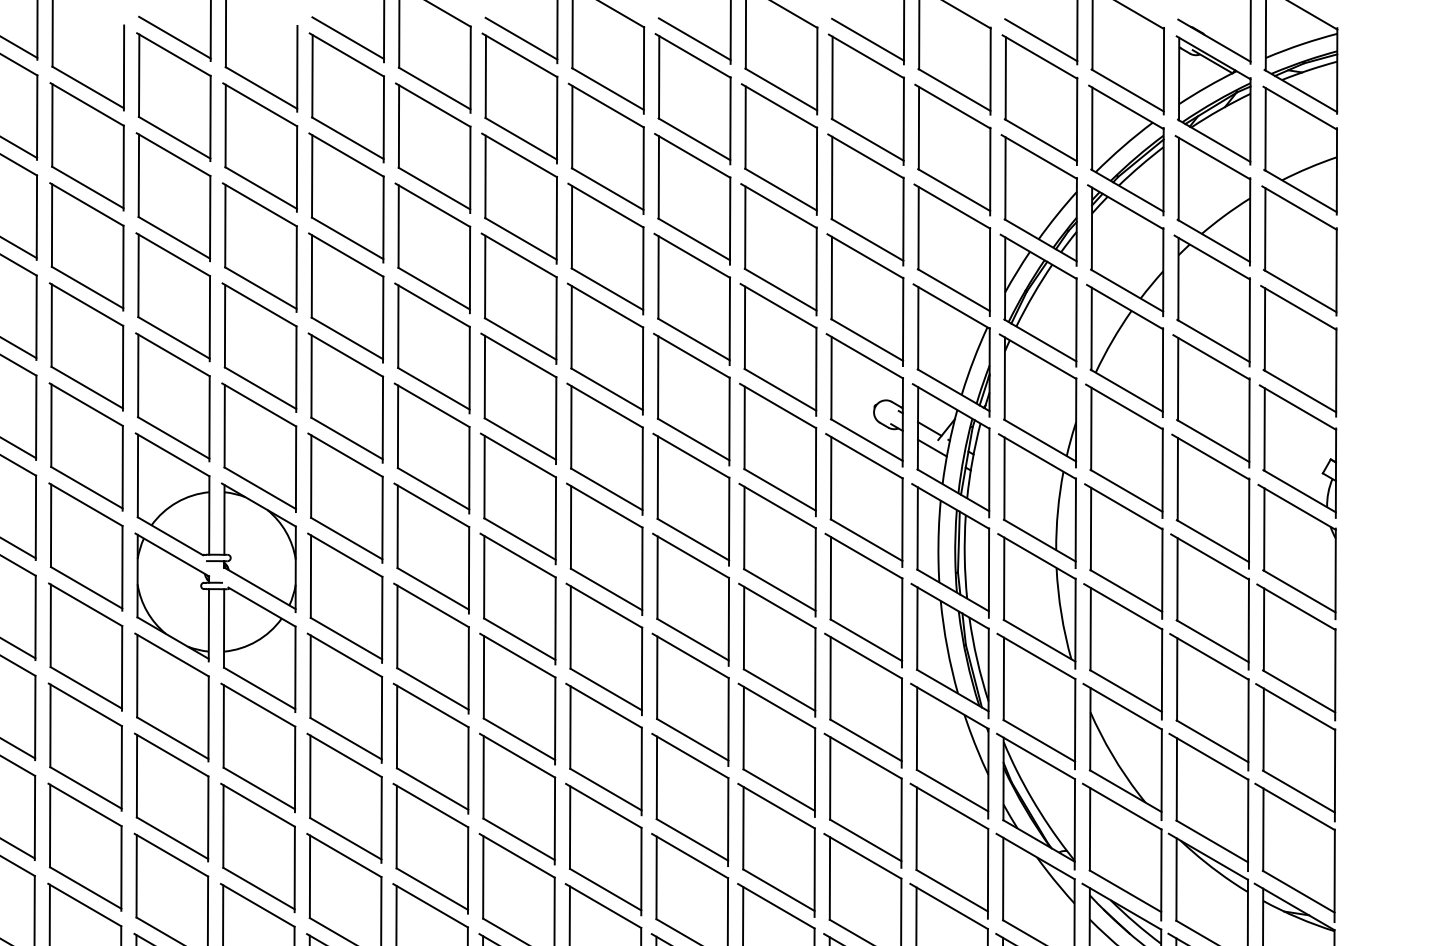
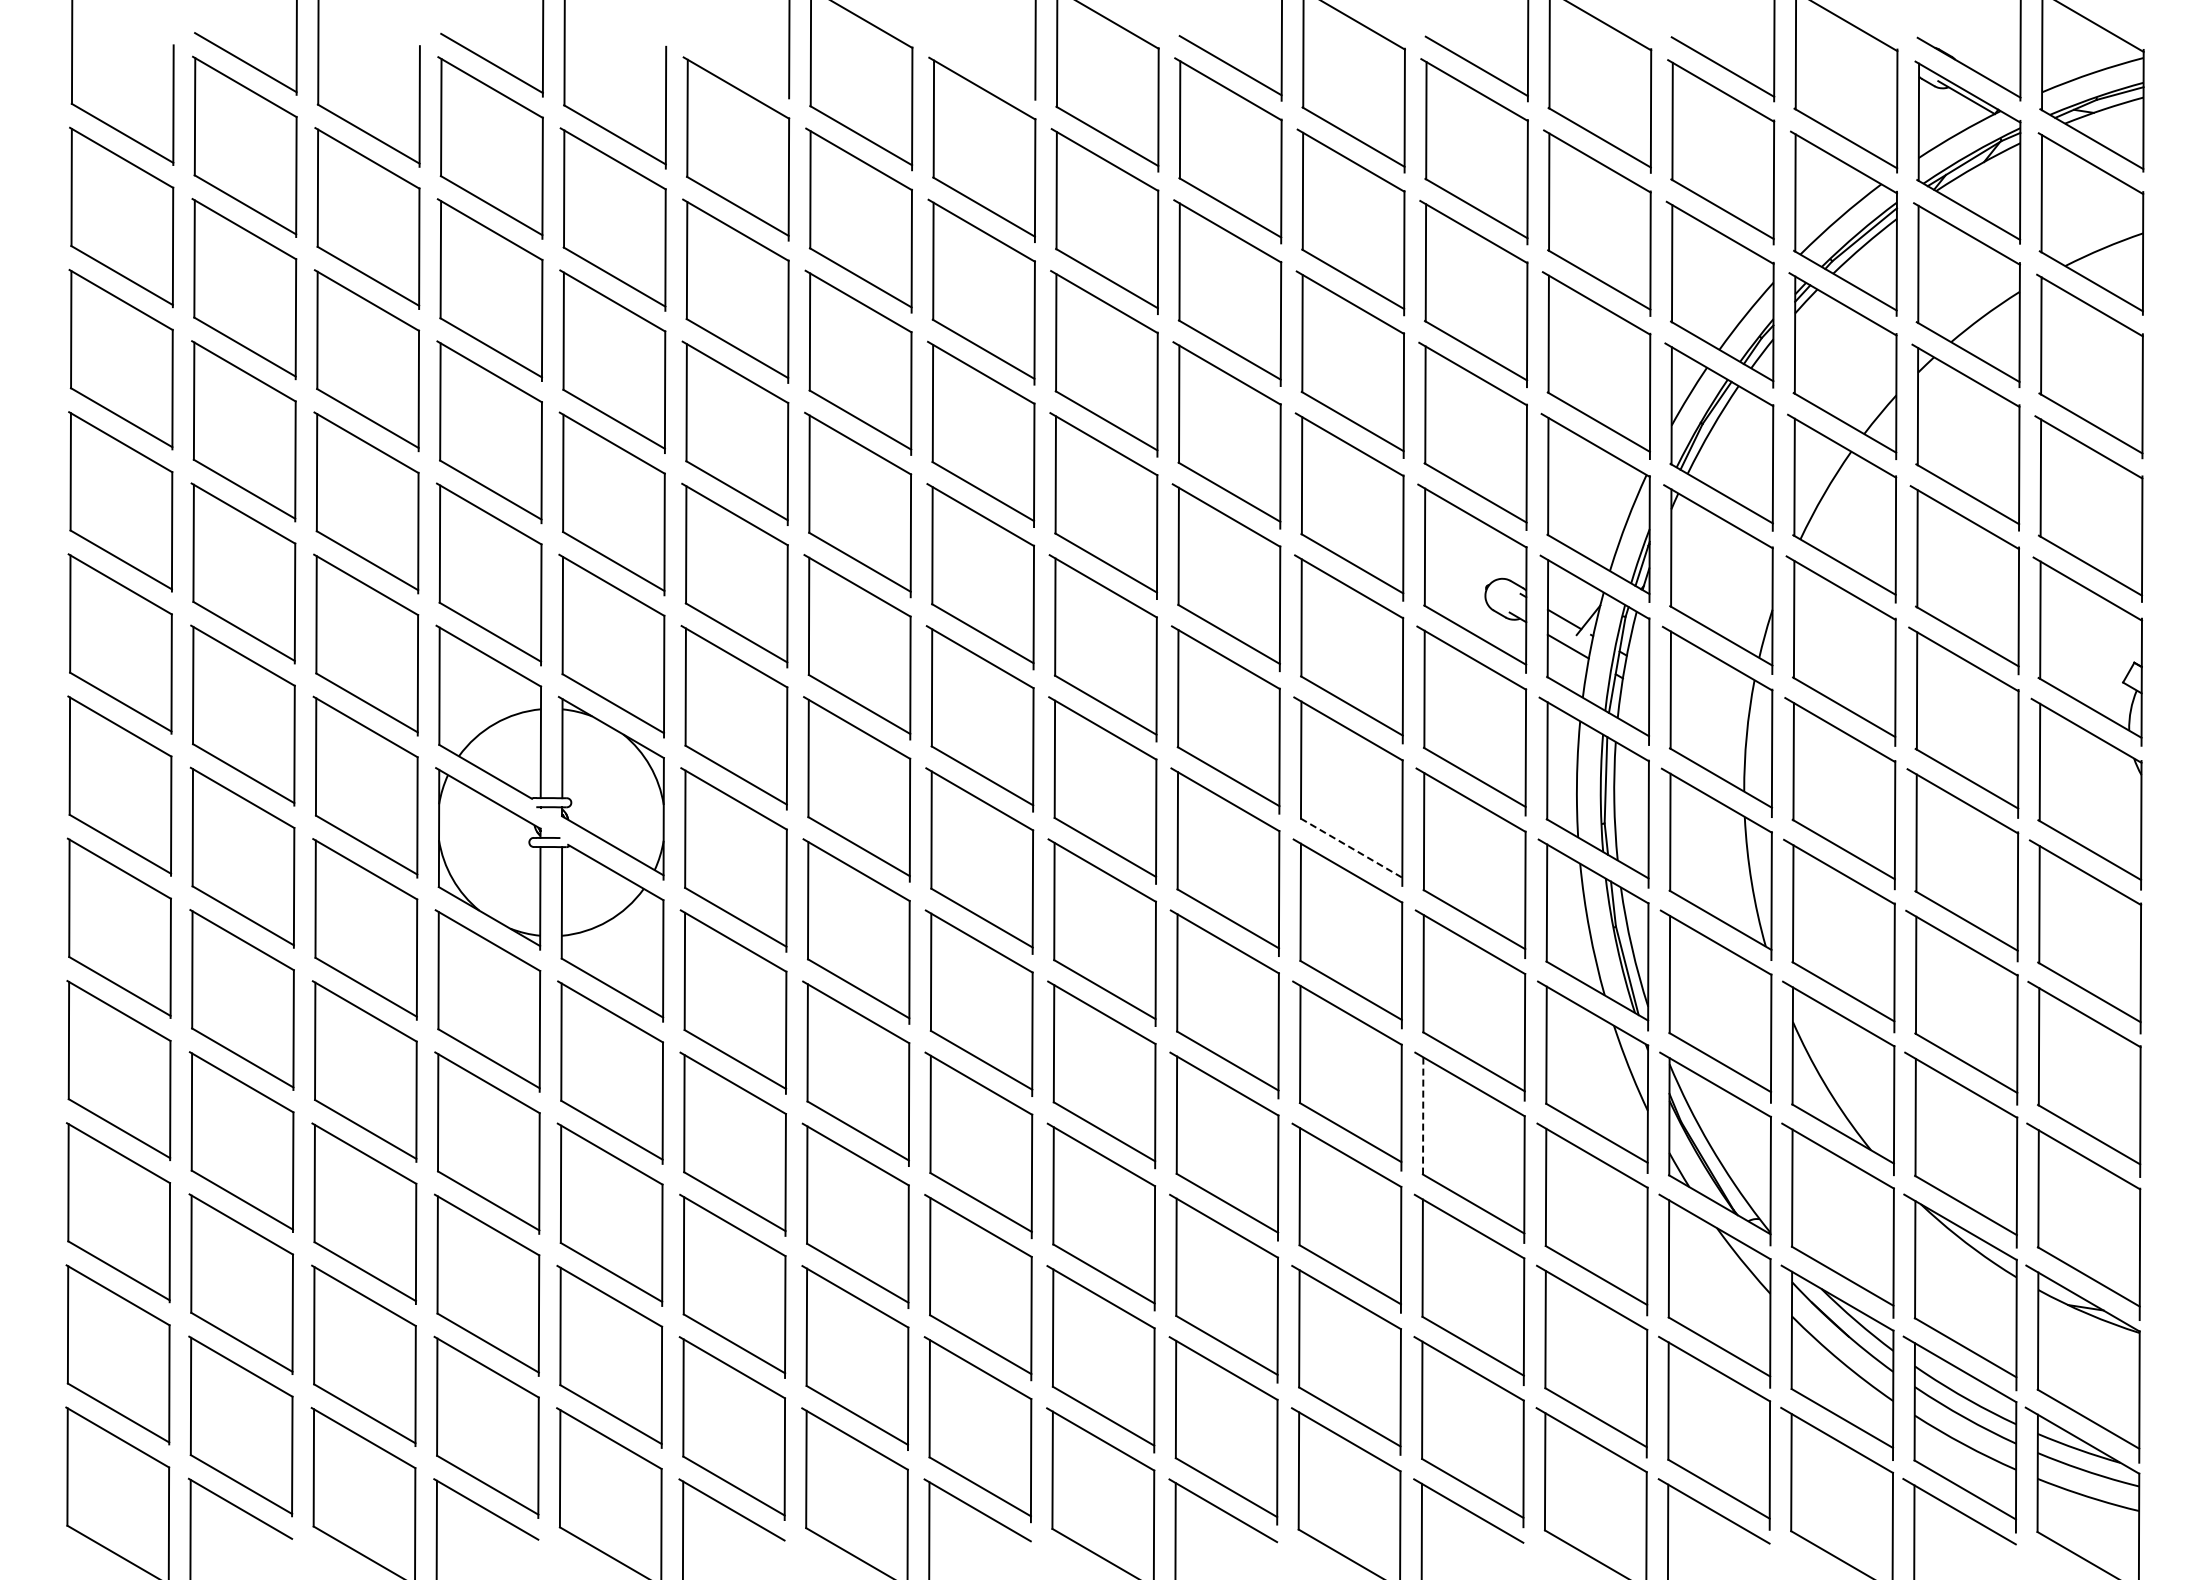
line: (348, 37) -> (738, 63), removed
line: (521, 38) -> (984, 64), removed
line: (779, 590) -> (1351, 848), solid -> dashed
line: (830, 778) -> (1423, 1115), solid -> dashed

